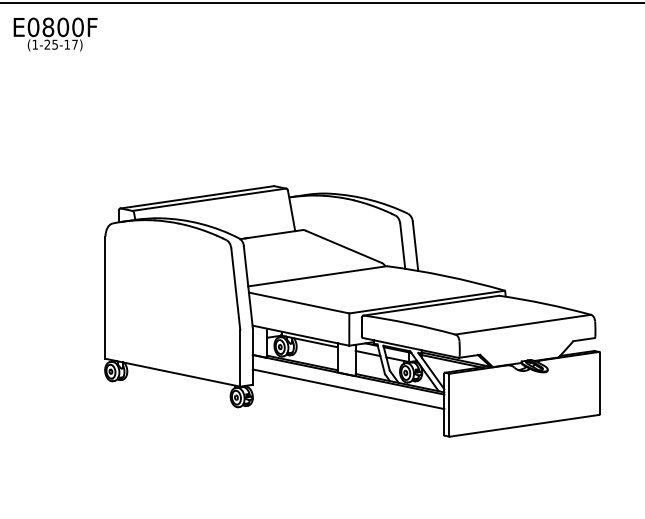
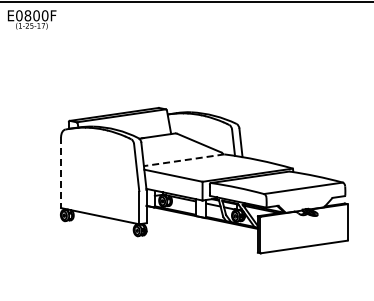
line: (318, 276) -> (184, 160), solid -> dashed
line: (106, 299) -> (61, 173), solid -> dashed
line: (347, 388) -> (201, 225), removed

